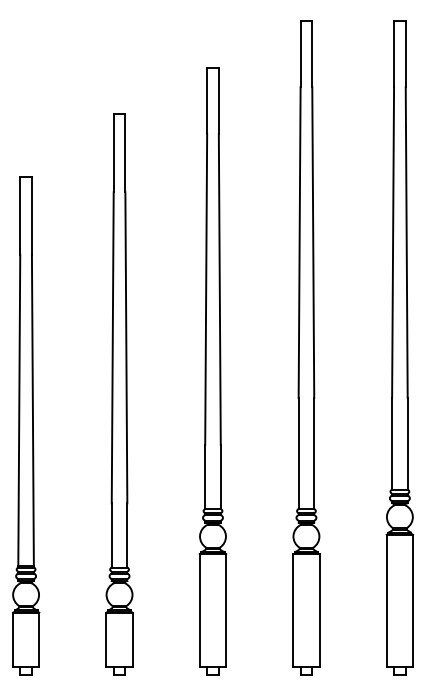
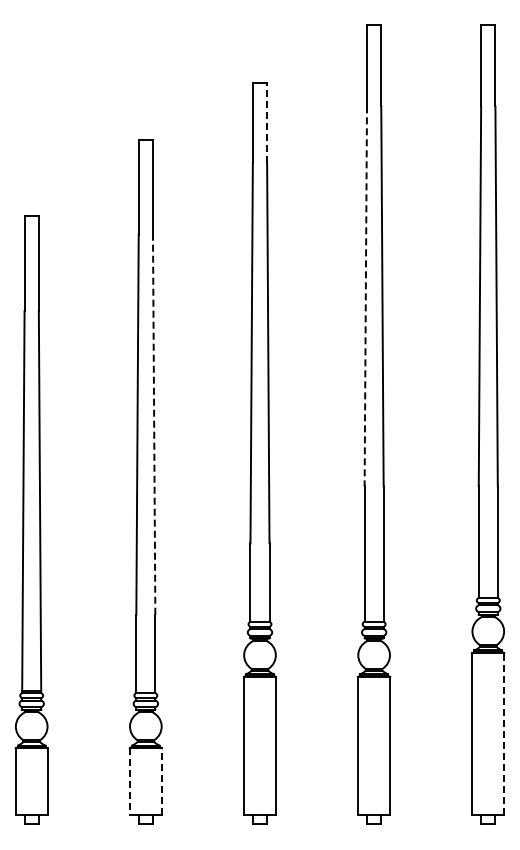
line: (219, 100) -> (267, 122), solid -> dashed
line: (299, 242) -> (365, 296), solid -> dashed
line: (126, 347) -> (154, 424), solid -> dashed
line: (413, 601) -> (504, 734), solid -> dashed
line: (132, 639) -> (161, 781), solid -> dashed
line: (106, 640) -> (129, 782), solid -> dashed

